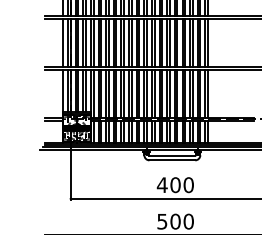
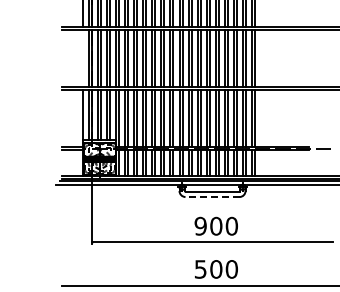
line: (63, 43) -> (83, 58), removed
line: (172, 160) -> (212, 197), solid -> dashed
text: (162, 184) -> (200, 225), 400 -> 900

